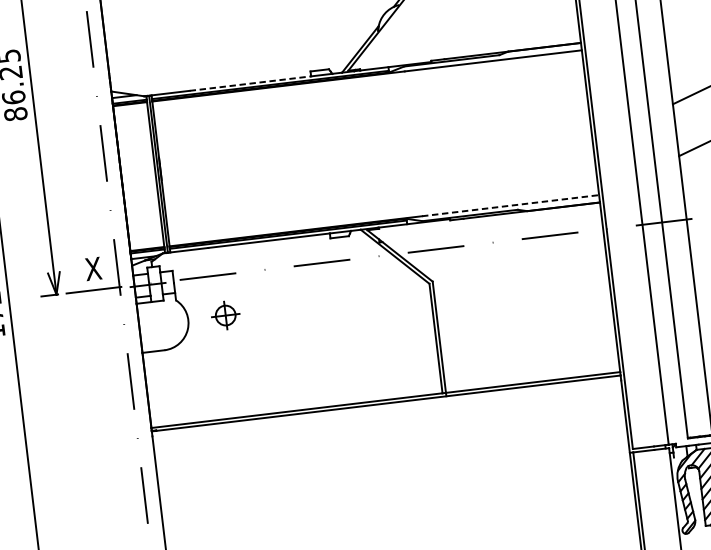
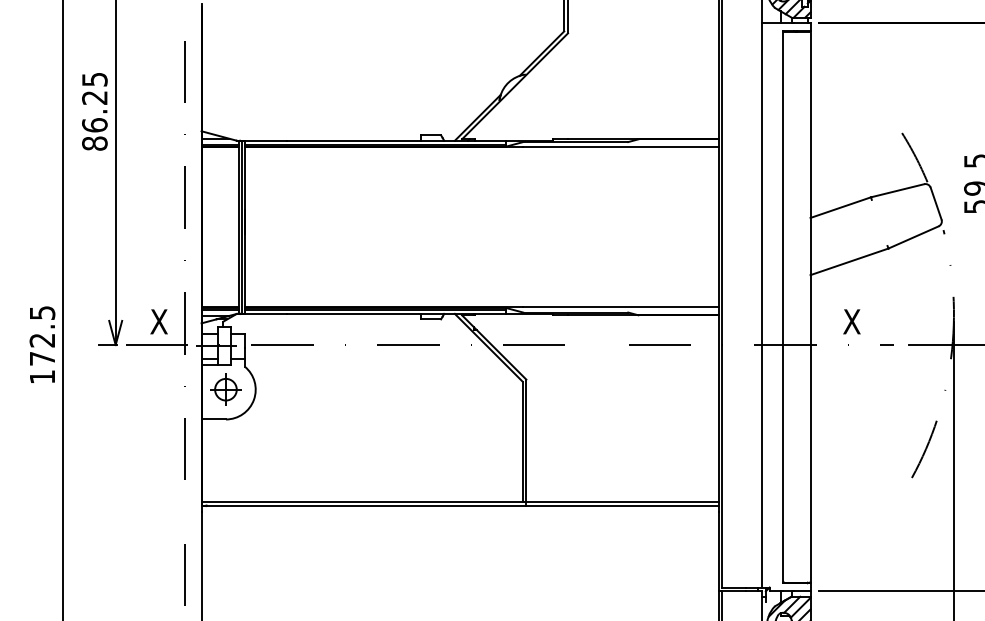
line: (250, 83) -> (353, 140), dashed -> solid
line: (510, 206) -> (620, 307), dashed -> solid
part: (225, 315) -> (225, 389), moved

